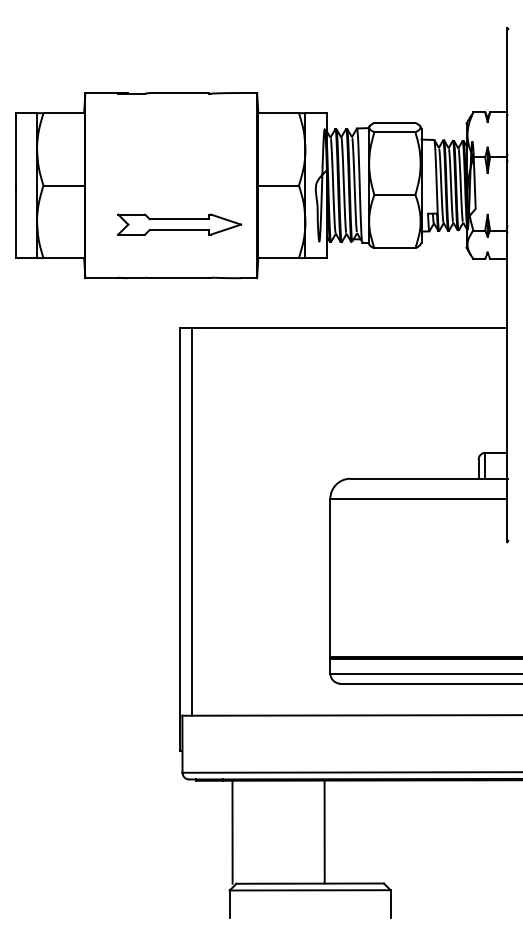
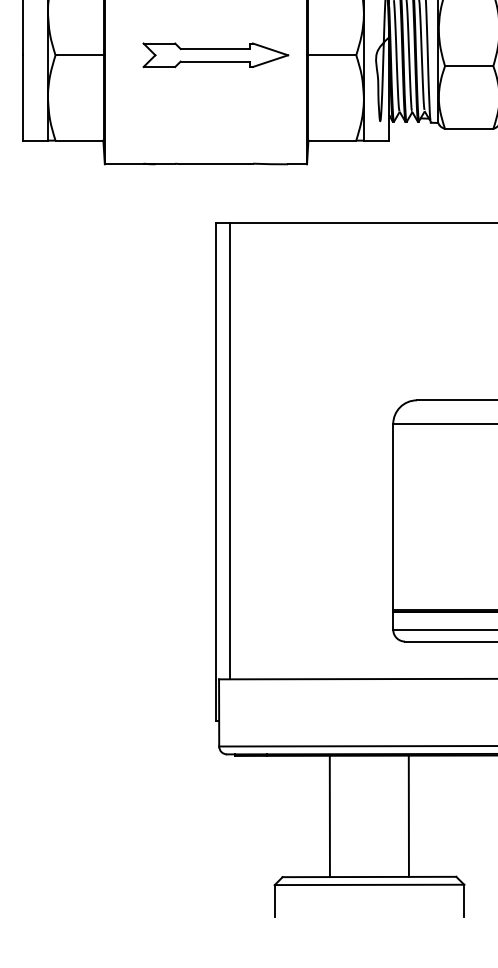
part: (179, 224) -> (215, 55), moved
line: (232, 831) -> (329, 815), moved
line: (324, 831) -> (408, 815), moved

